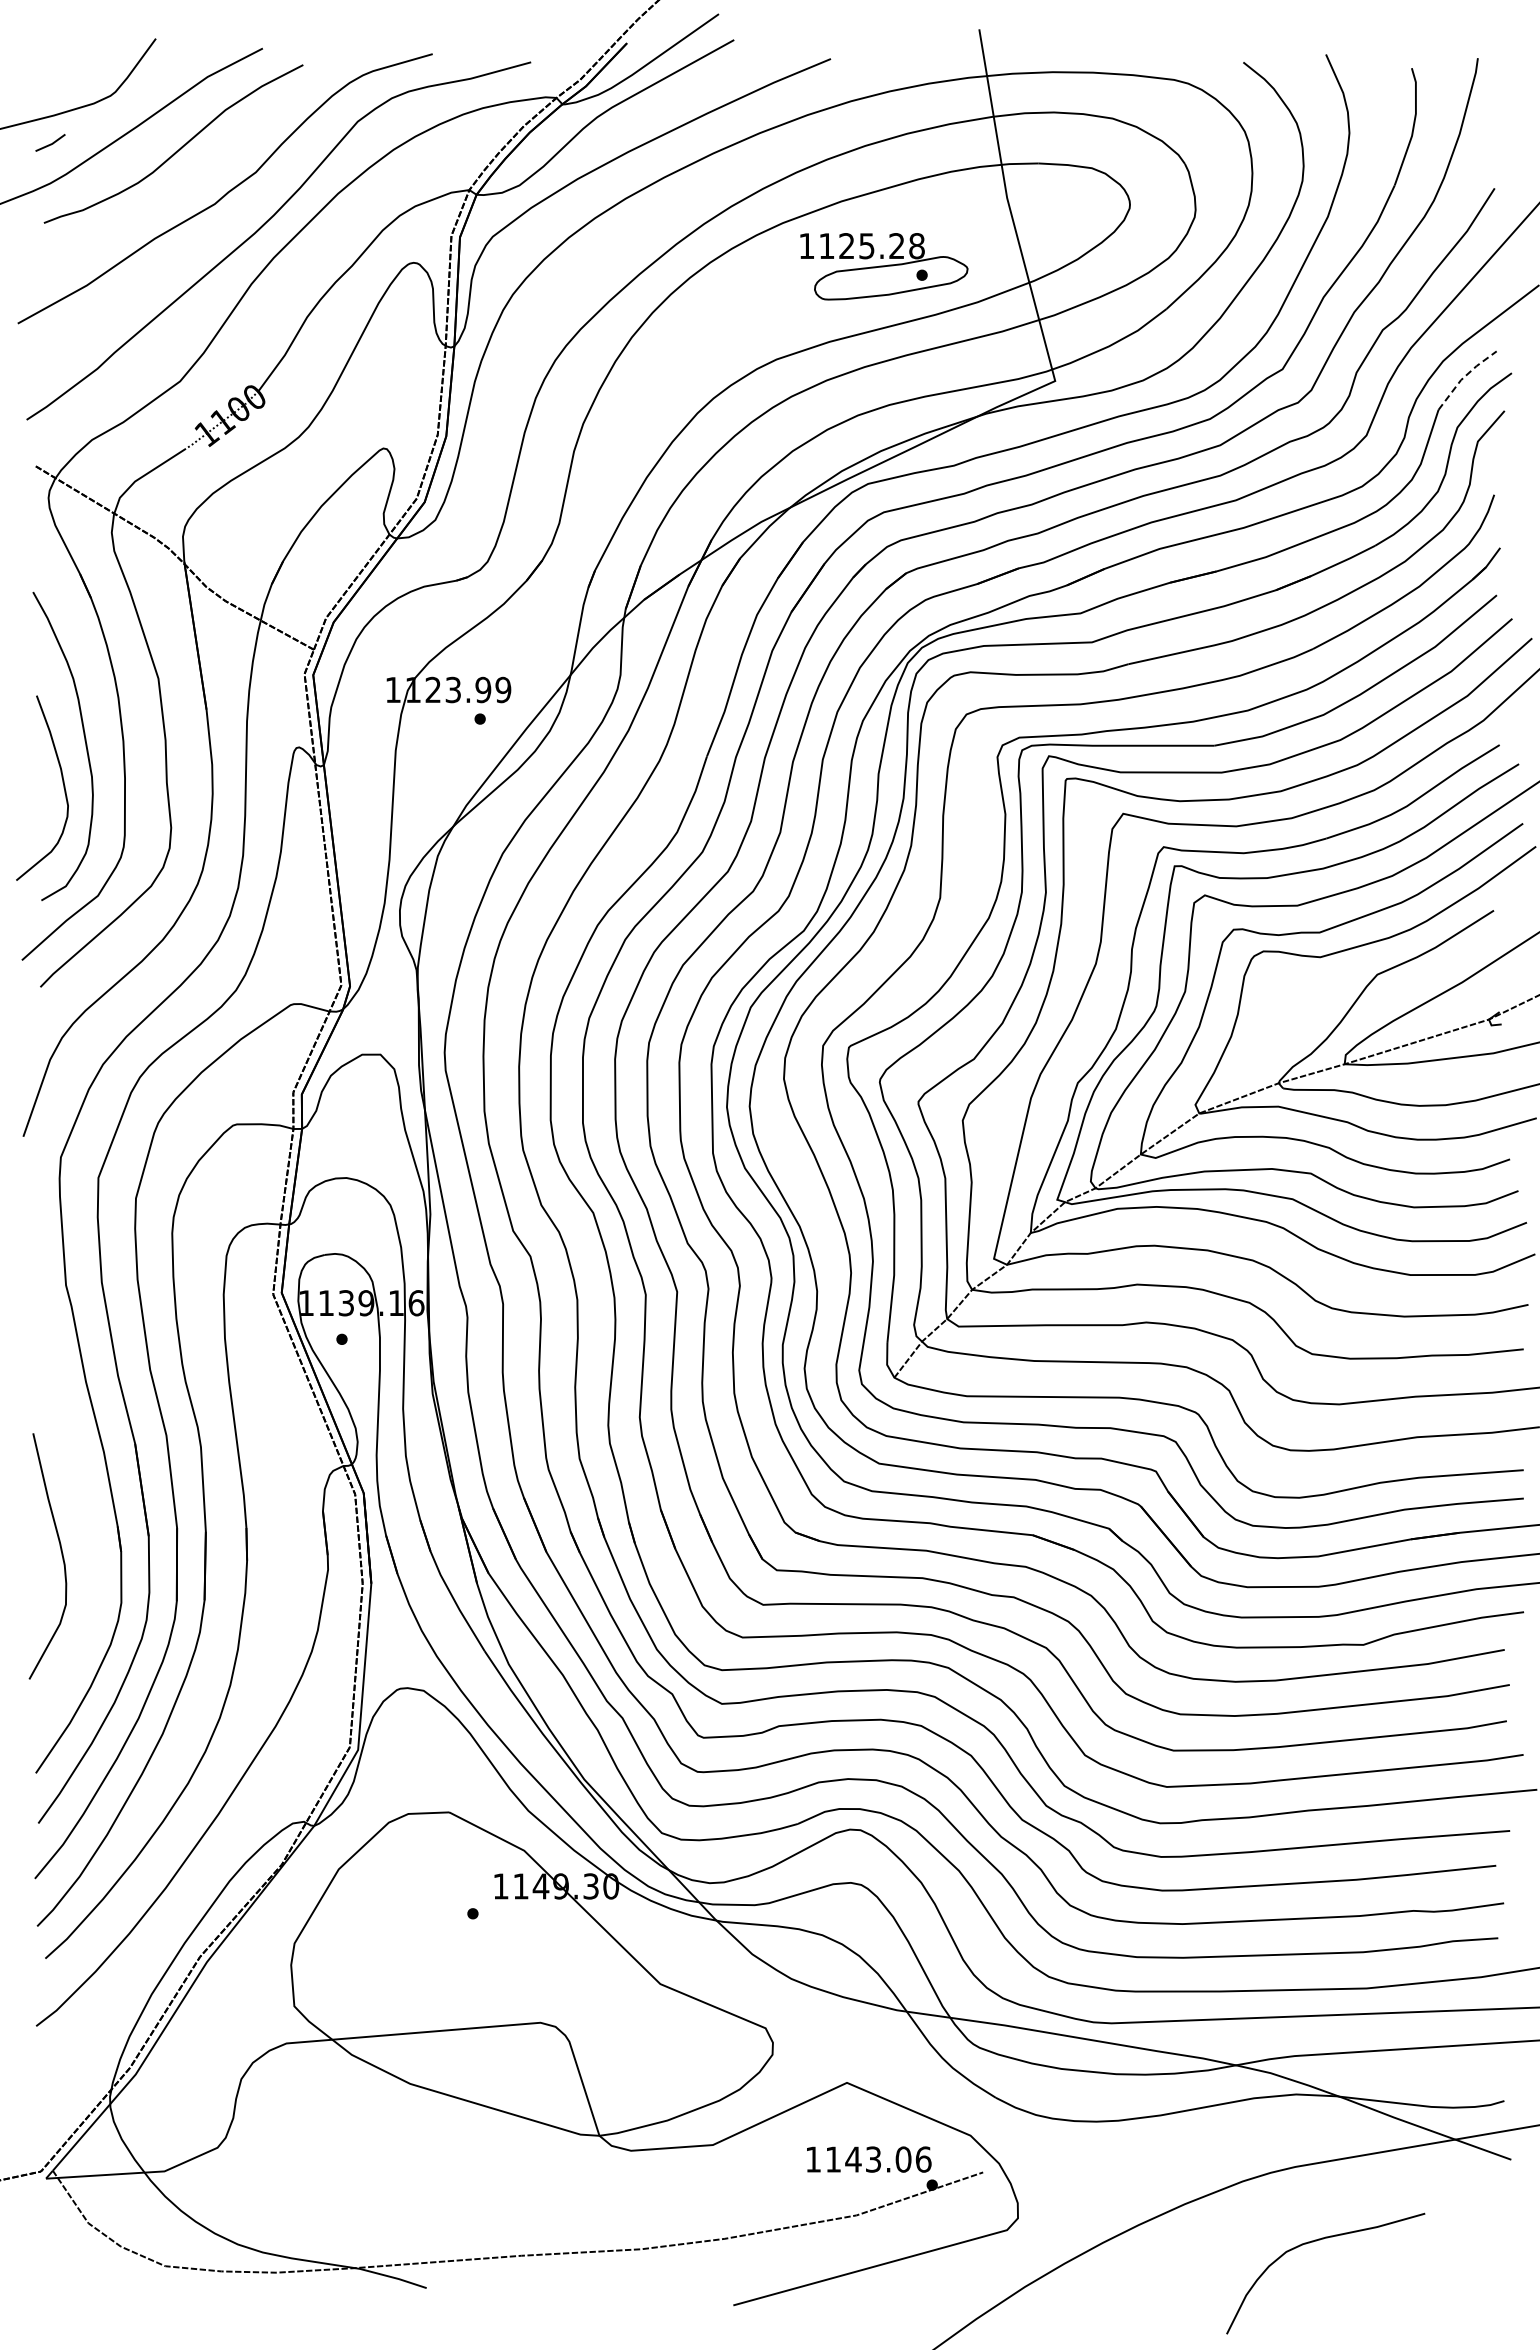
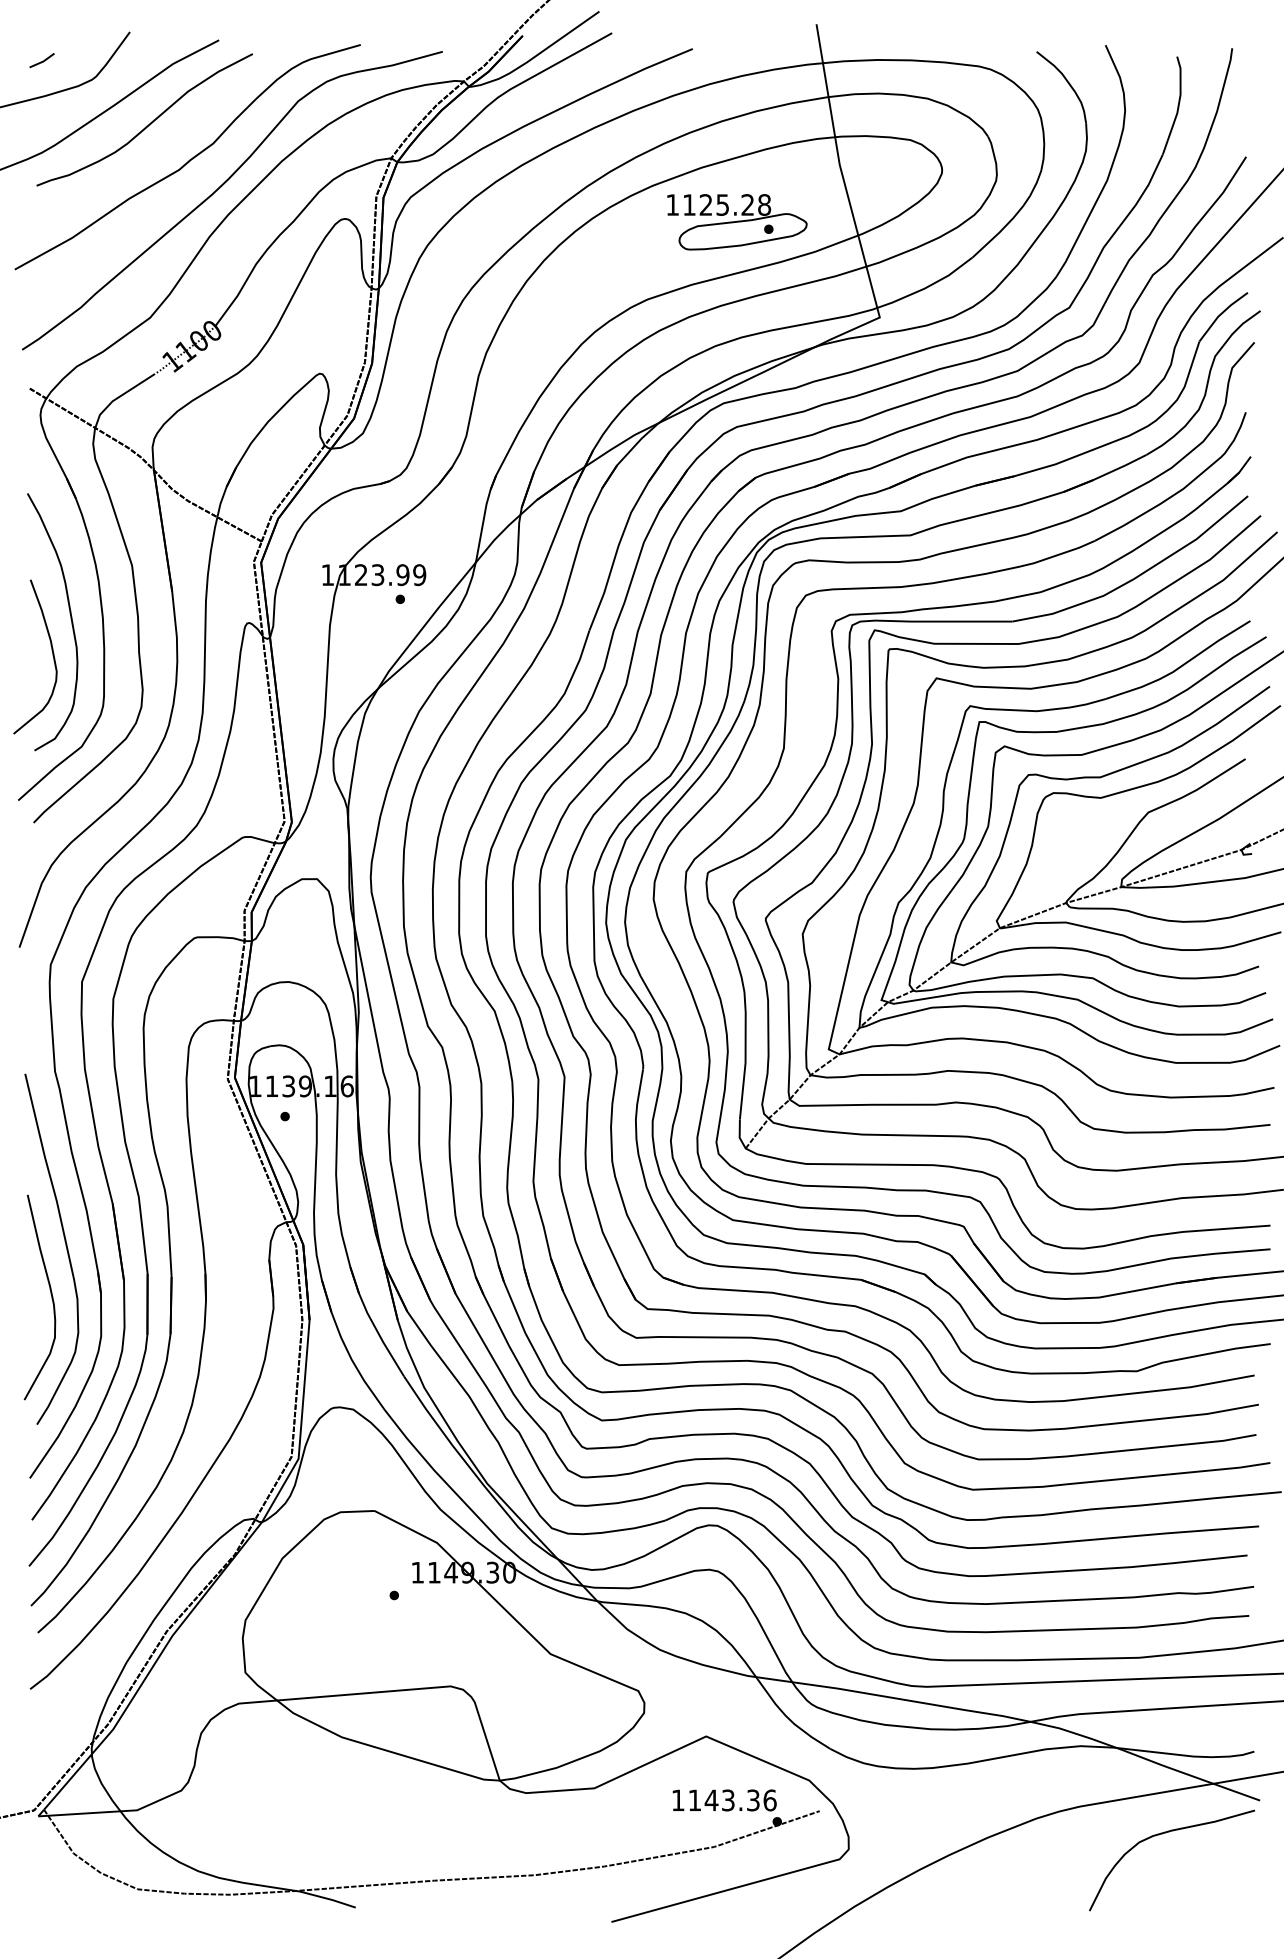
line: (50, 143) -> (42, 61), moved
line: (1464, 377) -> (1221, 314), dashed -> solid
curve: (78, 1493) -> (65, 1245), added
text: (903, 2159) -> (753, 1800), 1143.06 -> 1143.36
curve: (1316, 2241) -> (1164, 1833), moved

